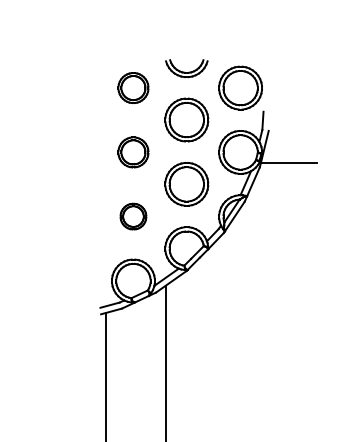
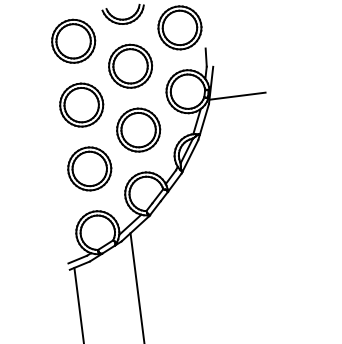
part: (133, 87) -> (73, 40), size x1.43
part: (133, 152) -> (81, 105), size x1.43
part: (133, 216) -> (89, 168), size x1.67

